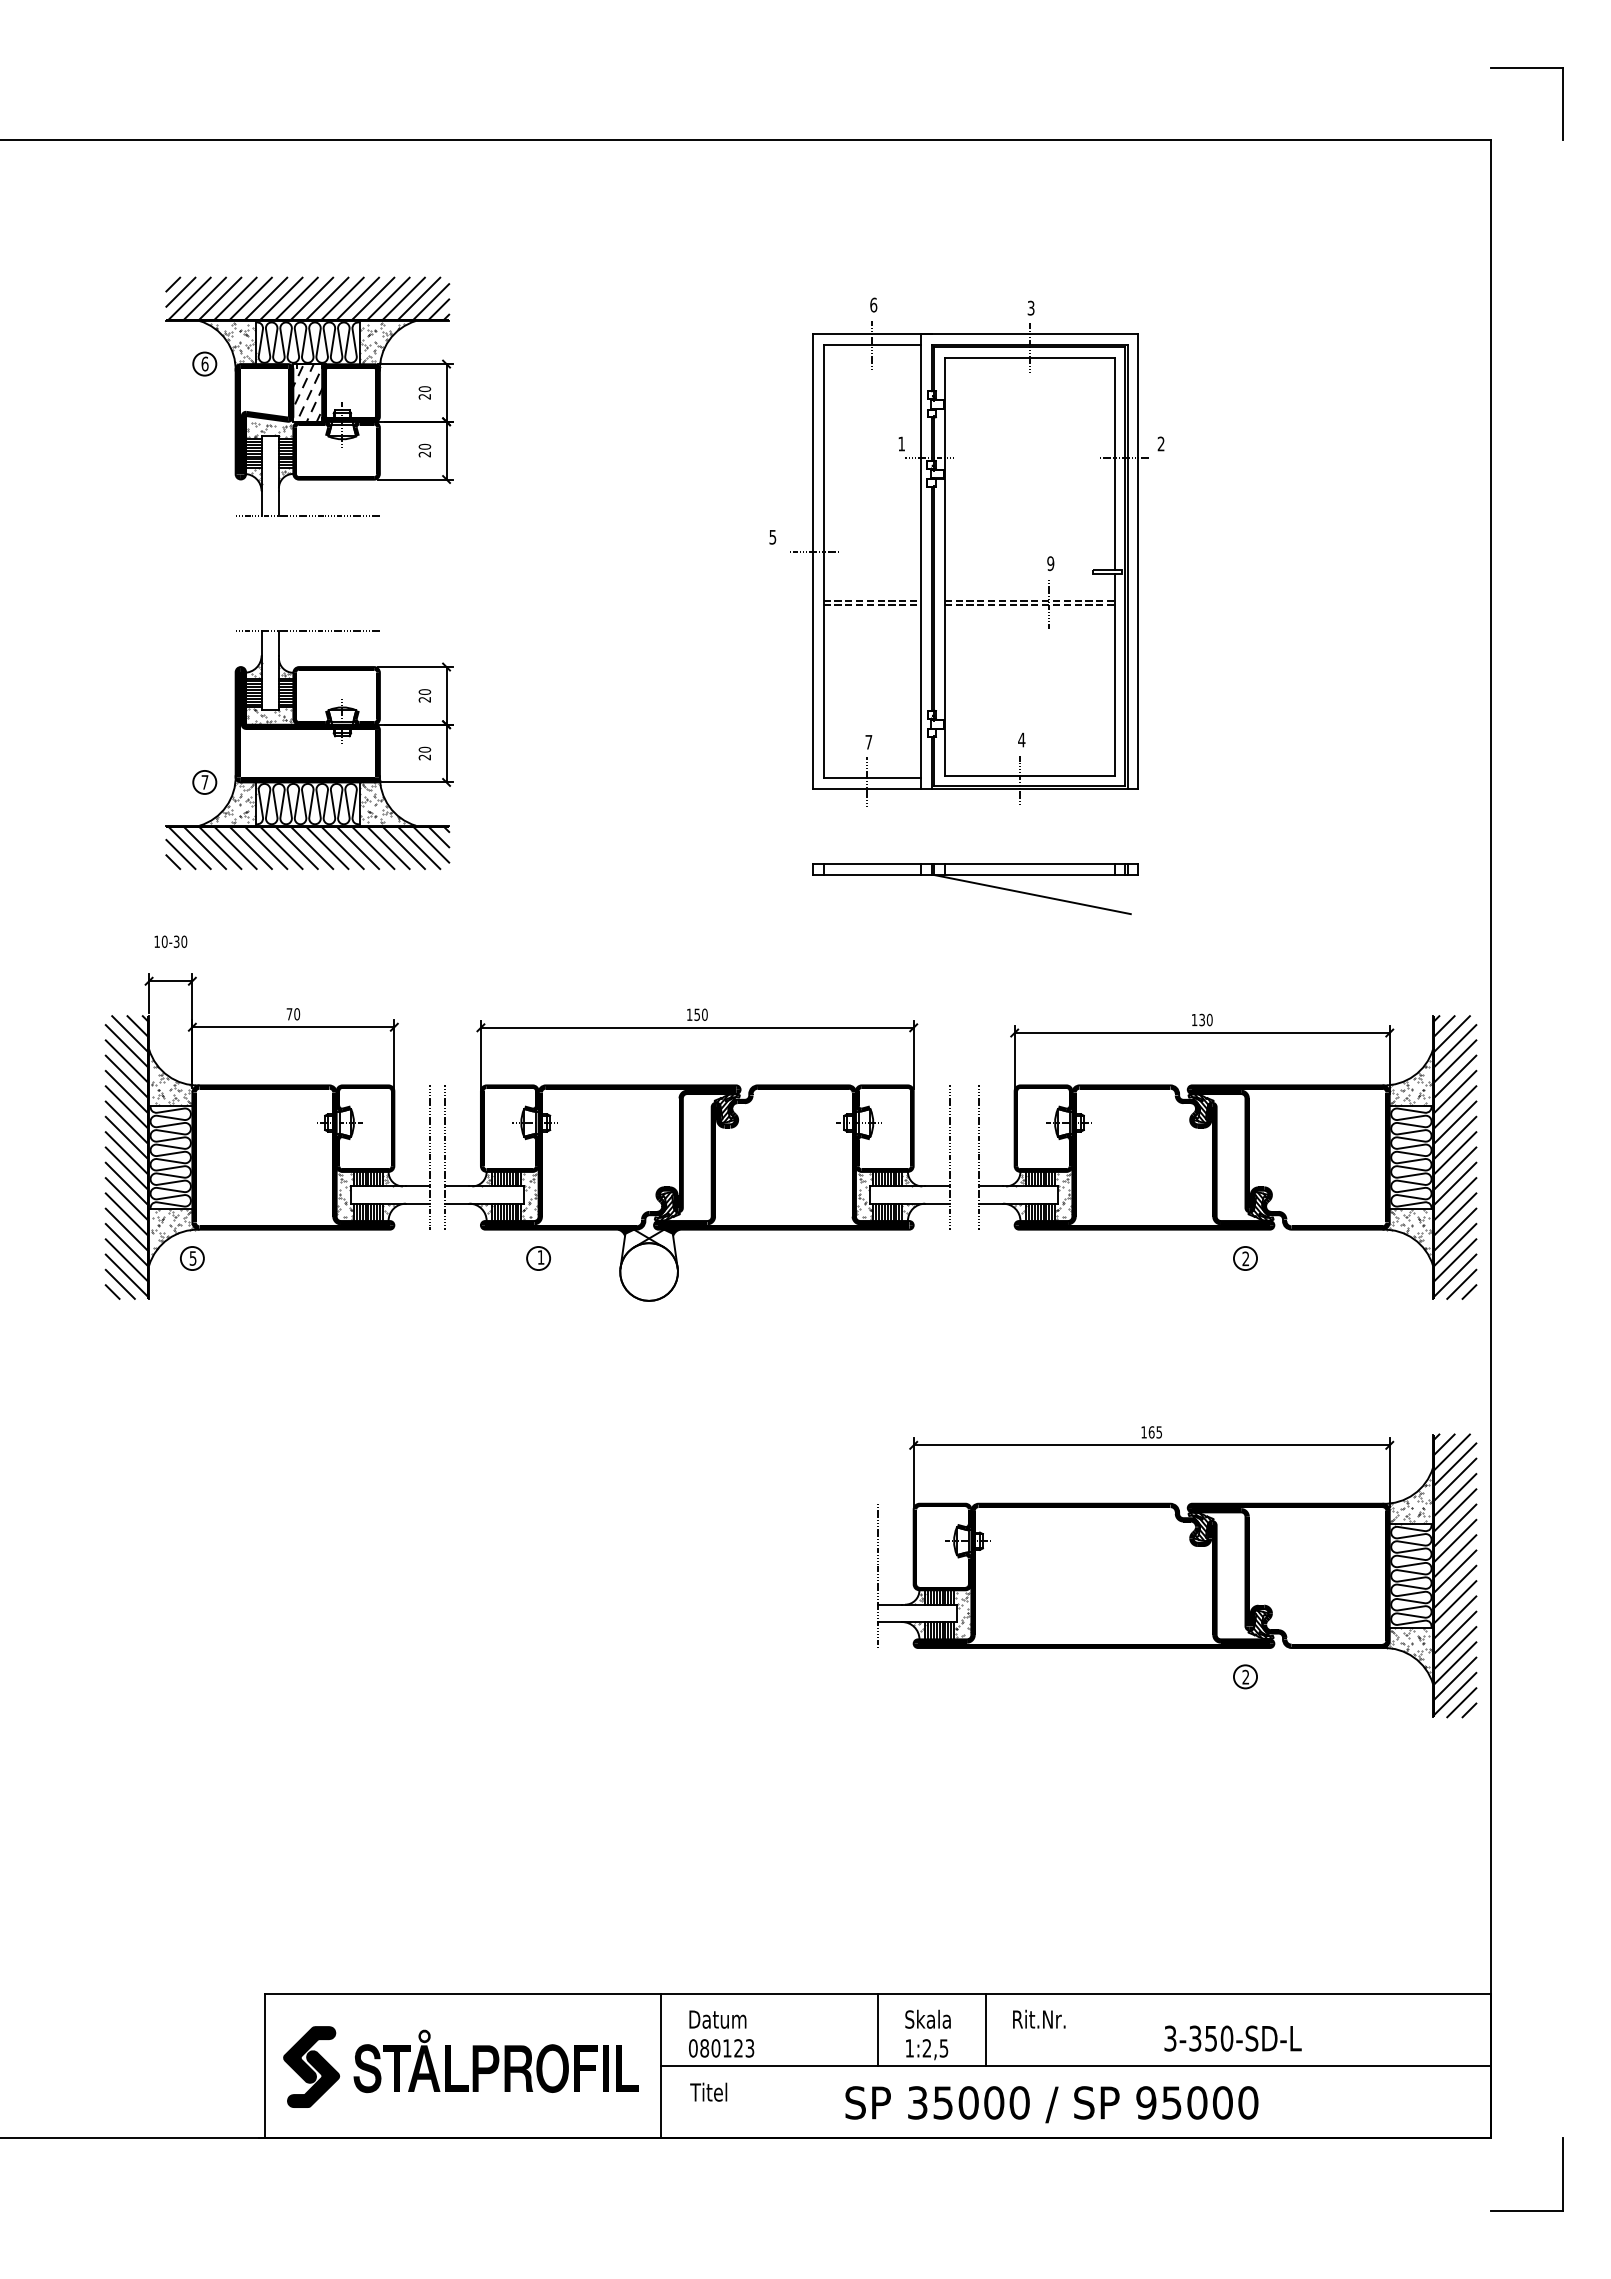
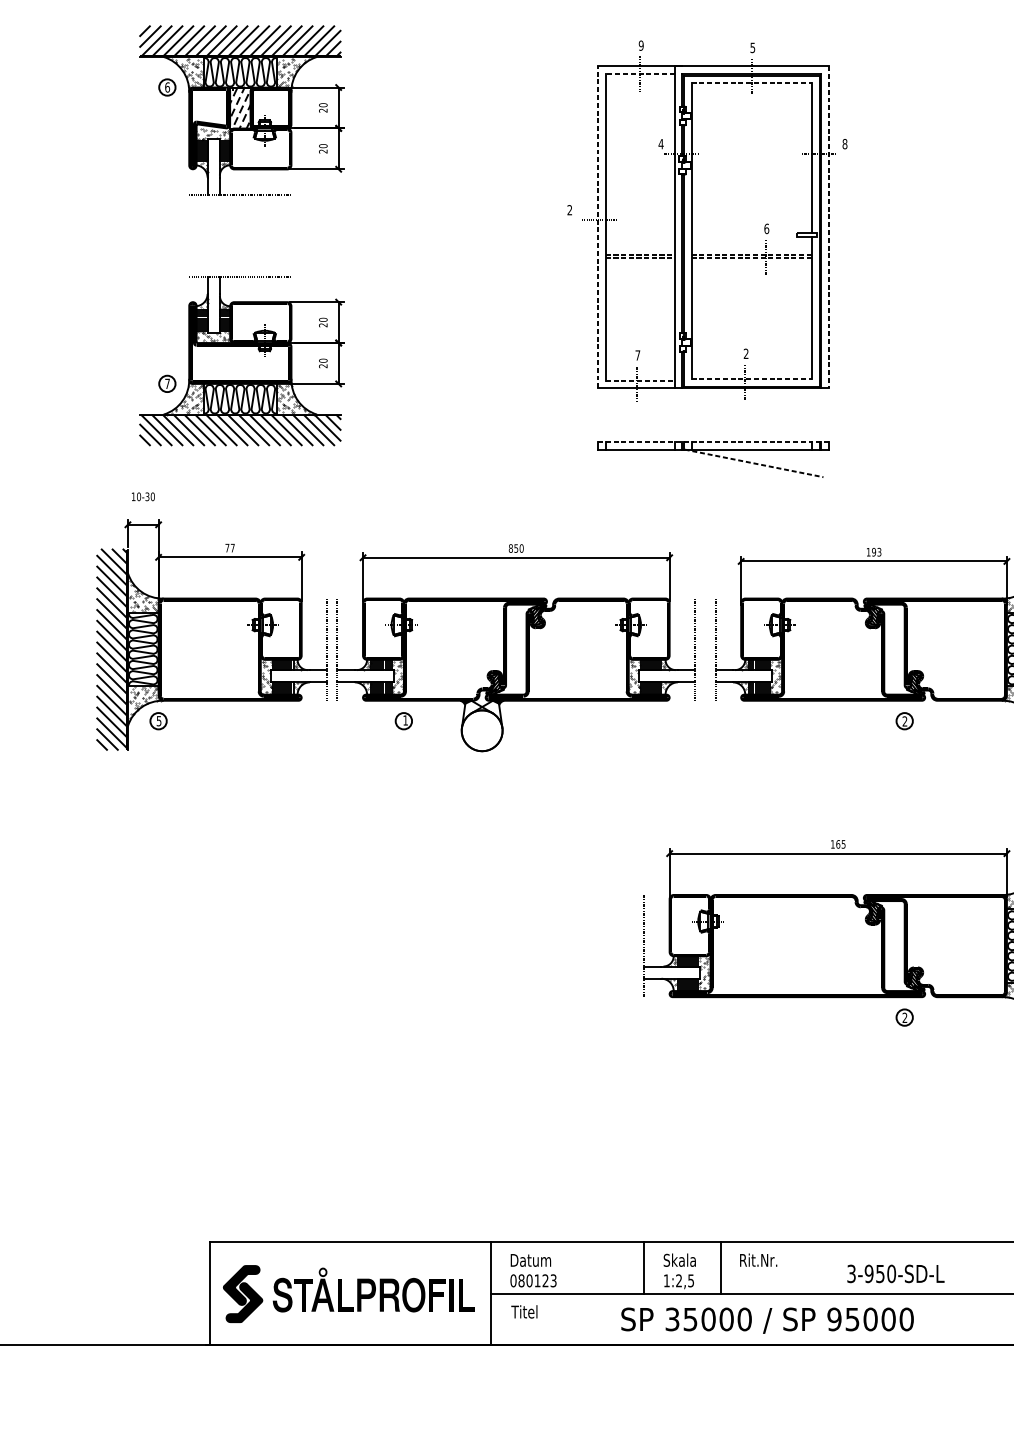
text: (873, 304) -> (641, 45), 6 -> 9
text: (1031, 307) -> (753, 47), 3 -> 5
line: (872, 345) -> (640, 74), solid -> dashed
line: (1029, 358) -> (751, 83), solid -> dashed
text: (901, 443) -> (660, 143), 1 -> 4
text: (1160, 443) -> (844, 143), 2 -> 8
text: (772, 536) -> (569, 209), 5 -> 2
line: (812, 560) -> (597, 226), solid -> dashed
line: (1138, 561) -> (828, 227), solid -> dashed
text: (1050, 563) -> (766, 228), 9 -> 6
text: (1021, 739) -> (746, 353), 4 -> 2
line: (1029, 775) -> (751, 378), solid -> dashed
line: (872, 777) -> (640, 380), solid -> dashed
line: (975, 864) -> (713, 442), solid -> dashed
line: (1032, 894) -> (753, 463), solid -> dashed
text: (297, 1014) -> (233, 548), 70 -> 77
text: (689, 1014) -> (510, 548), 150 -> 850
text: (1205, 1019) -> (876, 551), 130 -> 193
text: (1195, 2038) -> (869, 1273), 3-350-SD-L -> 3-950-SD-L

